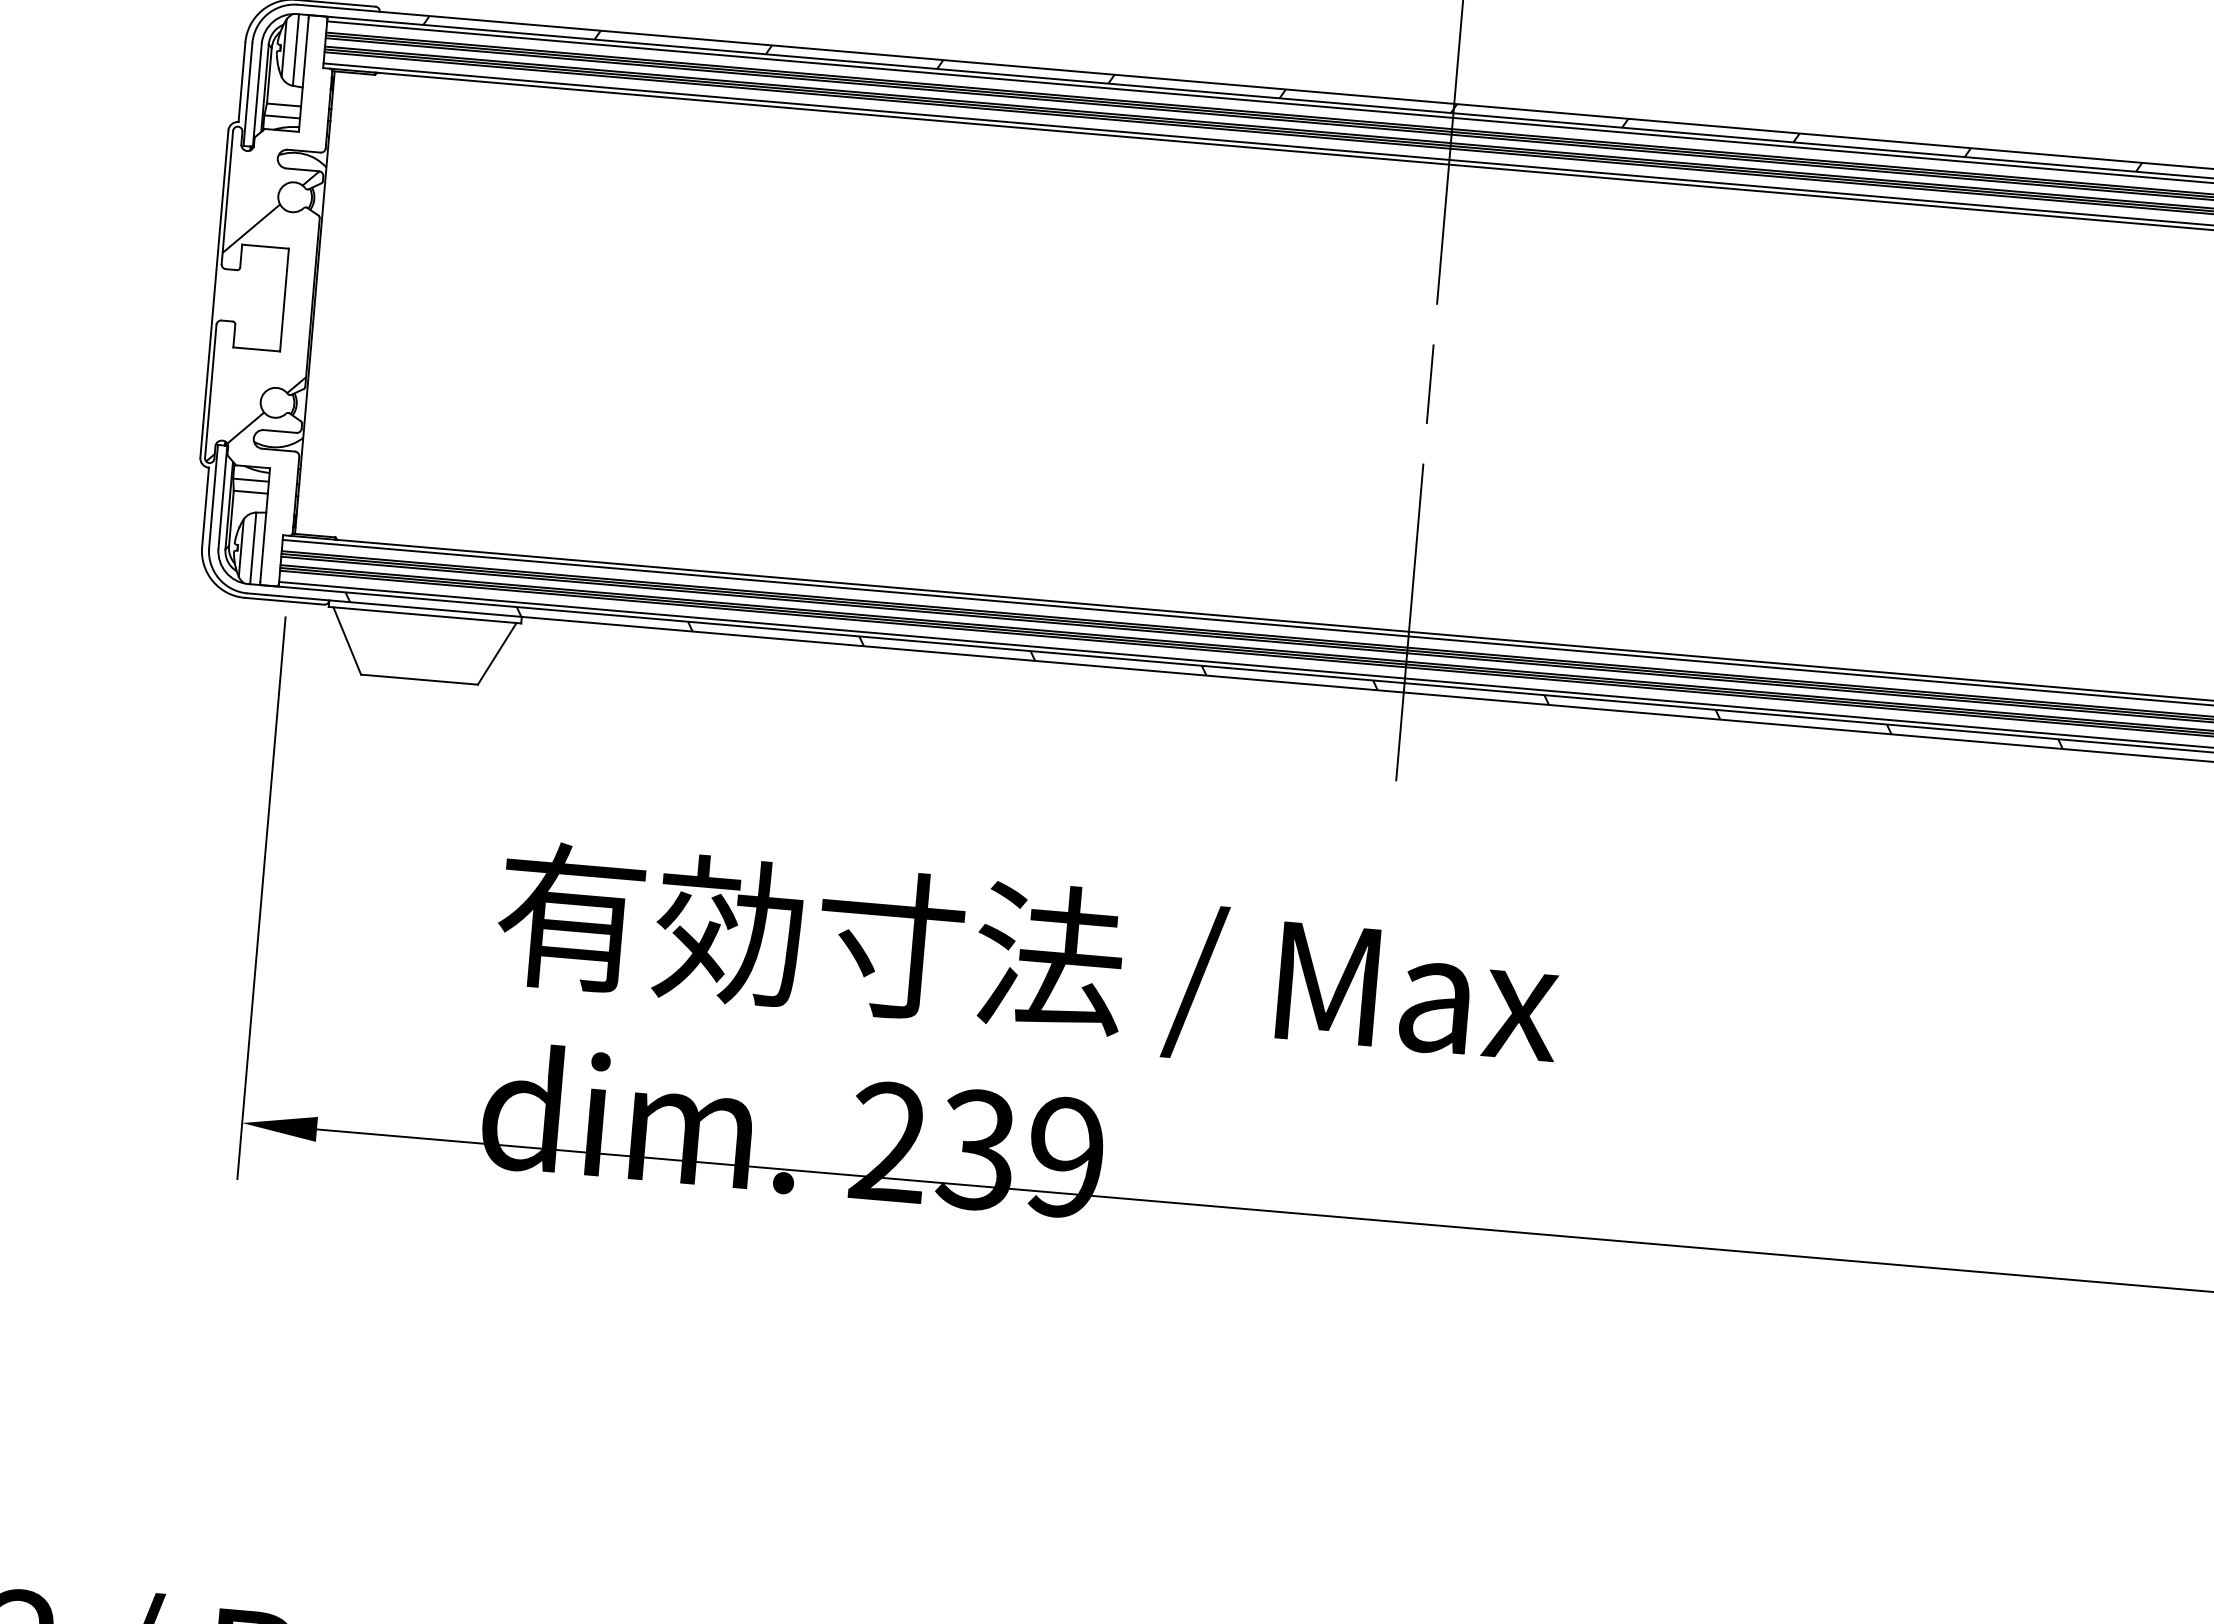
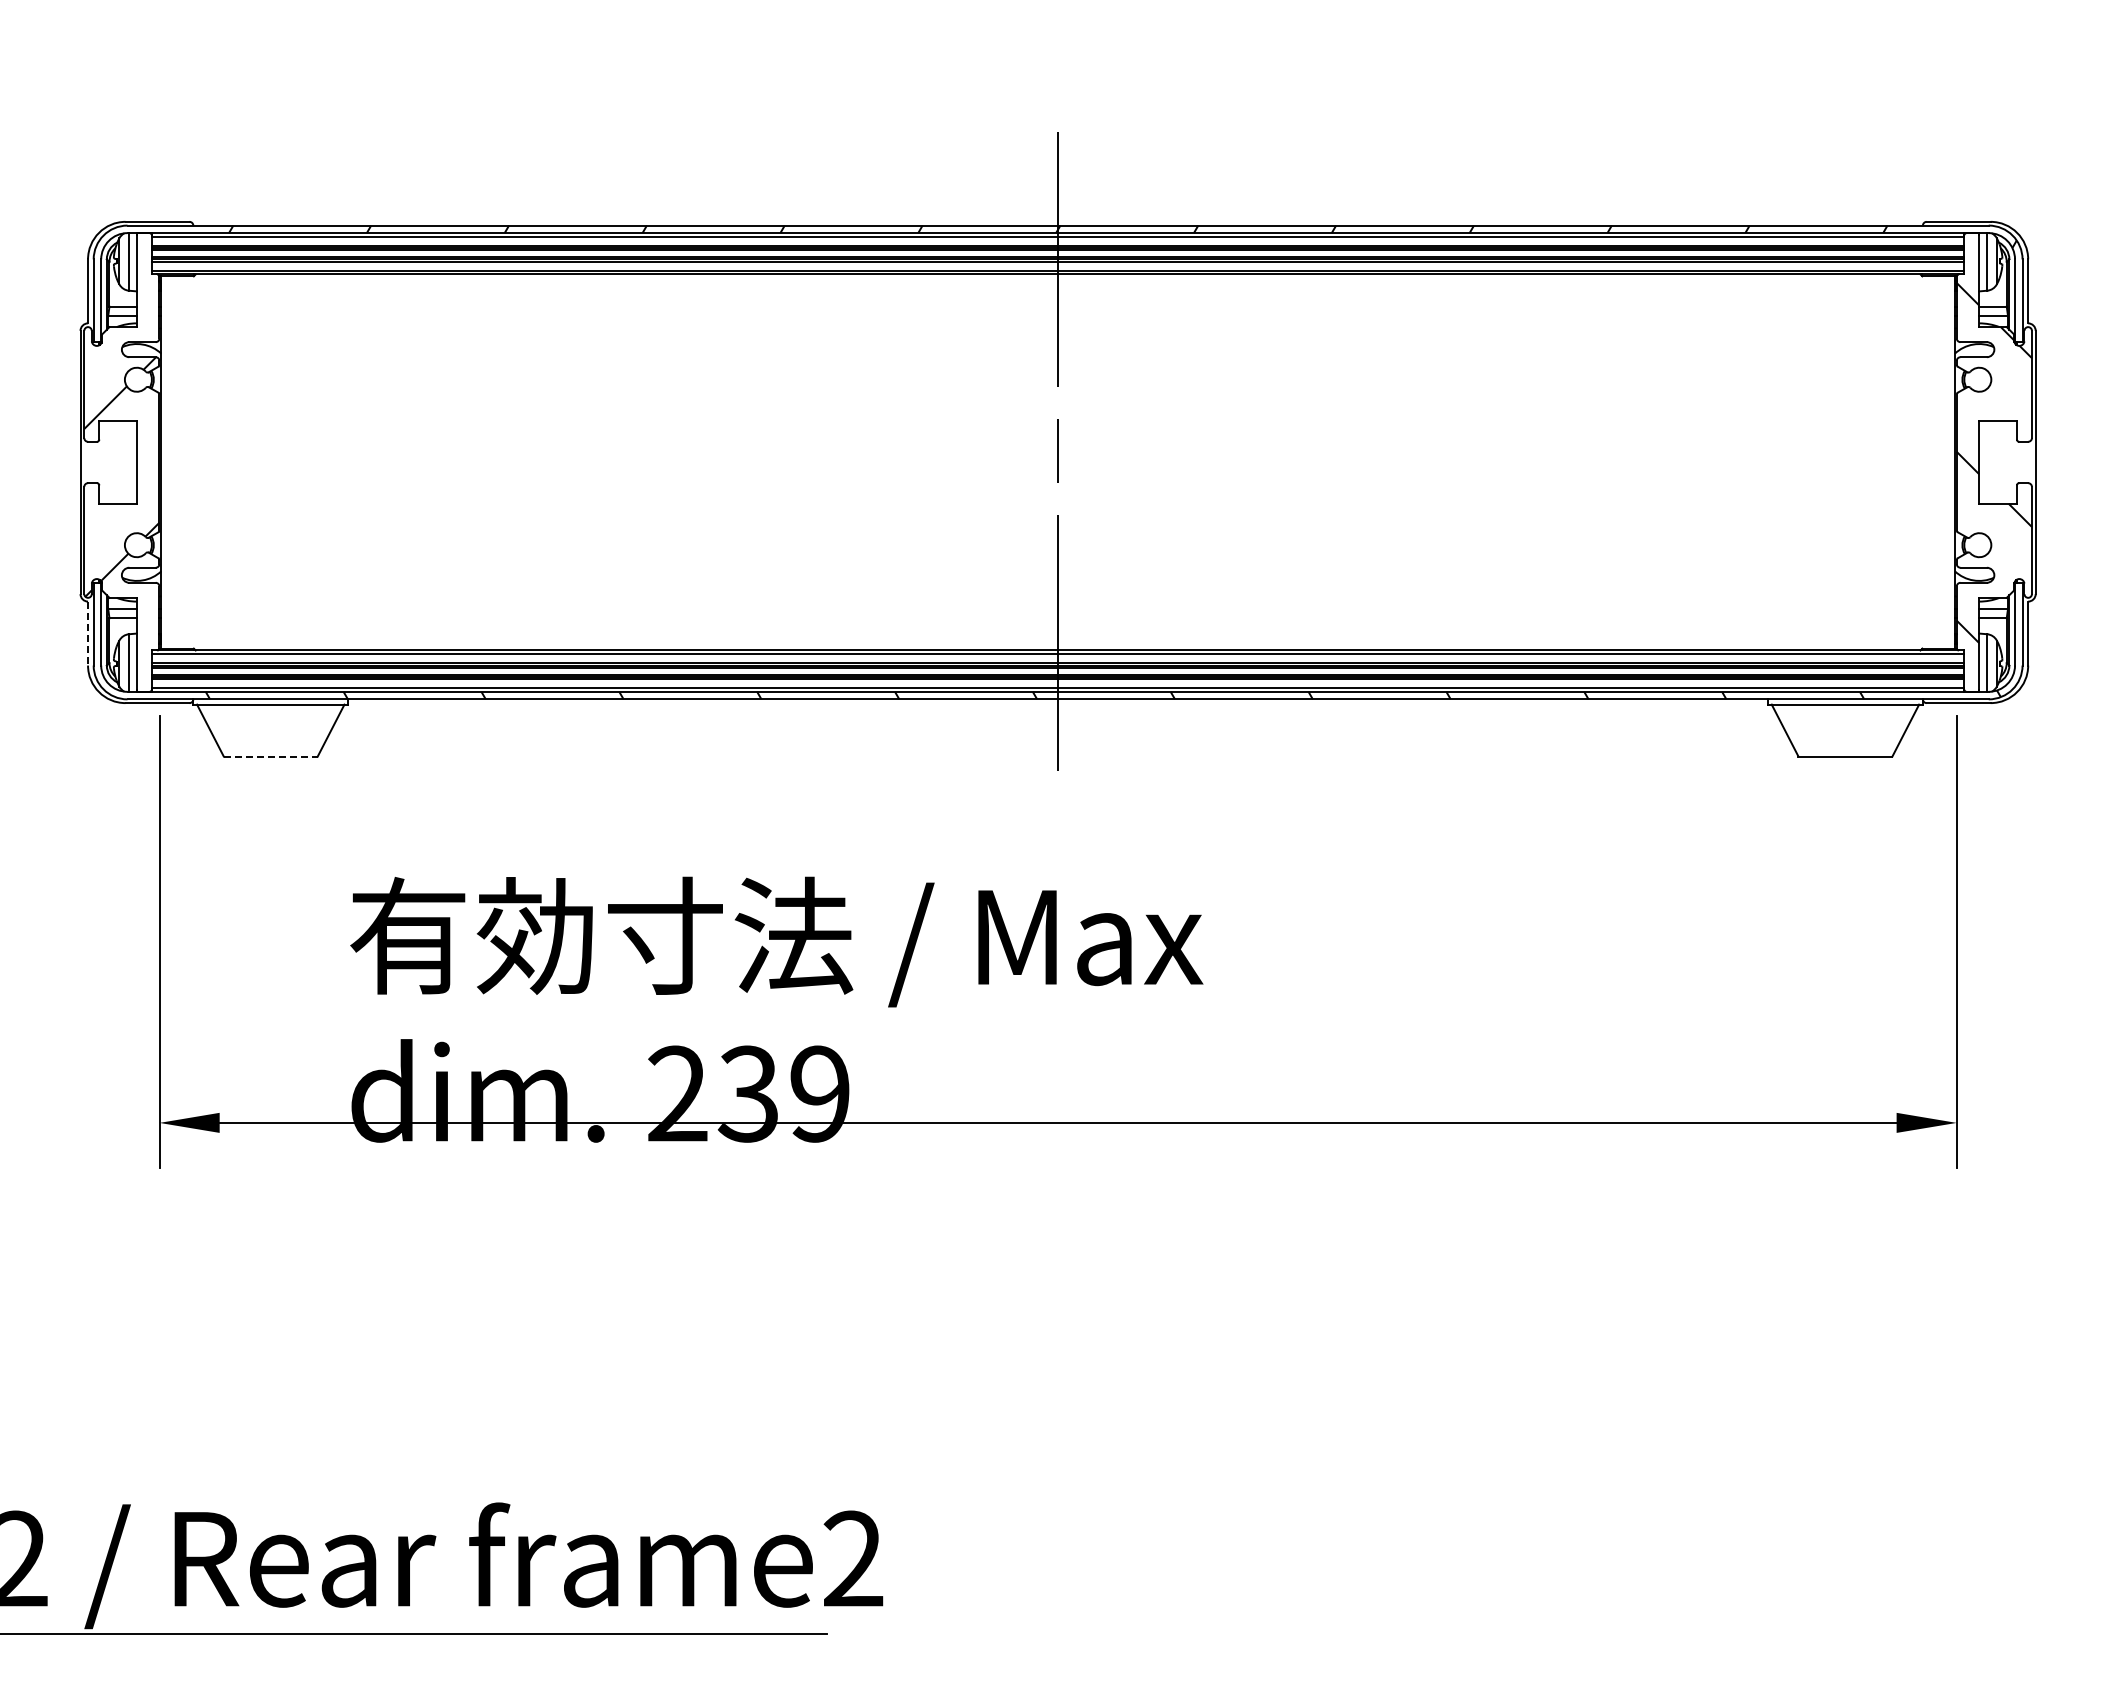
line: (206, 507) -> (88, 633), solid -> dashed
line: (419, 679) -> (270, 756), solid -> dashed

